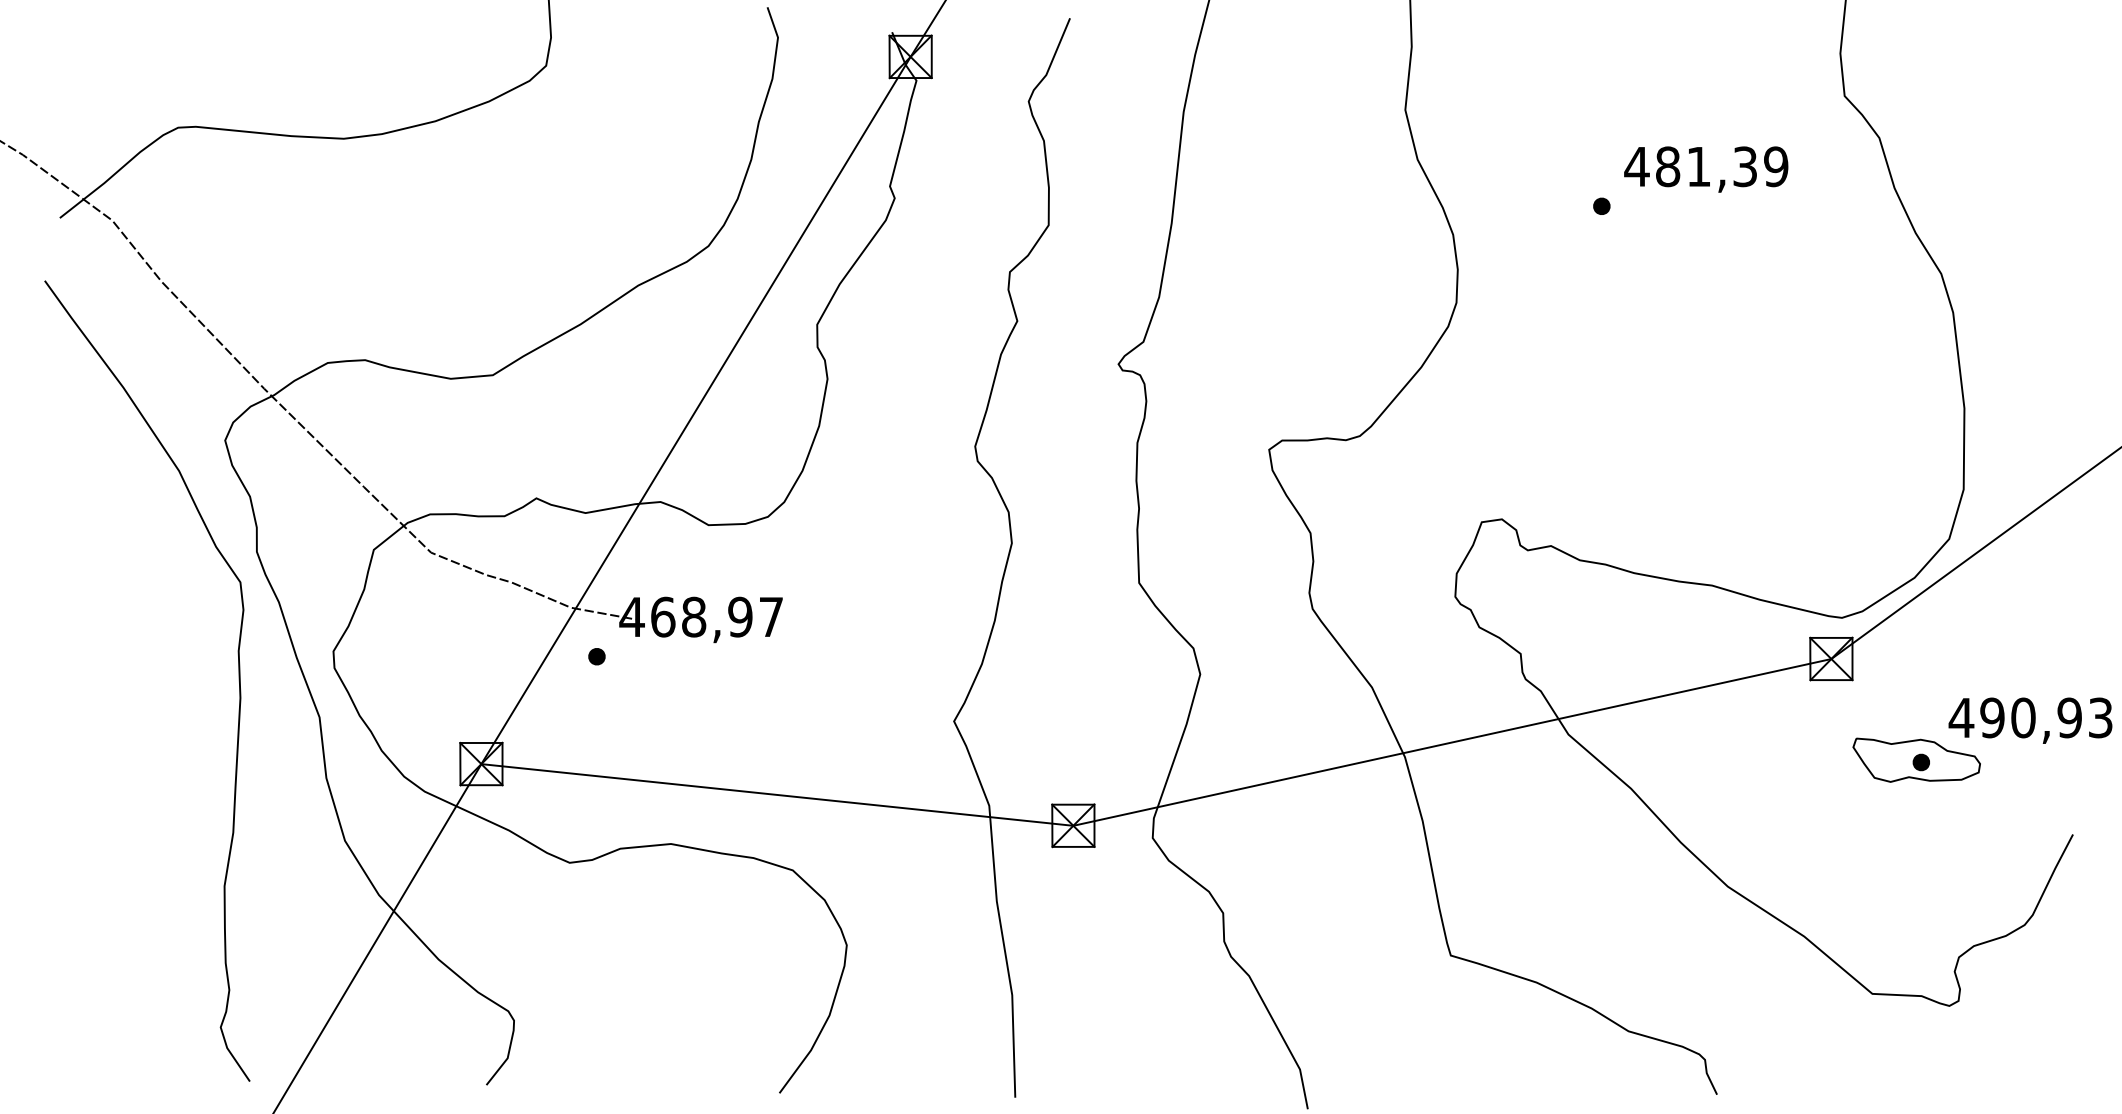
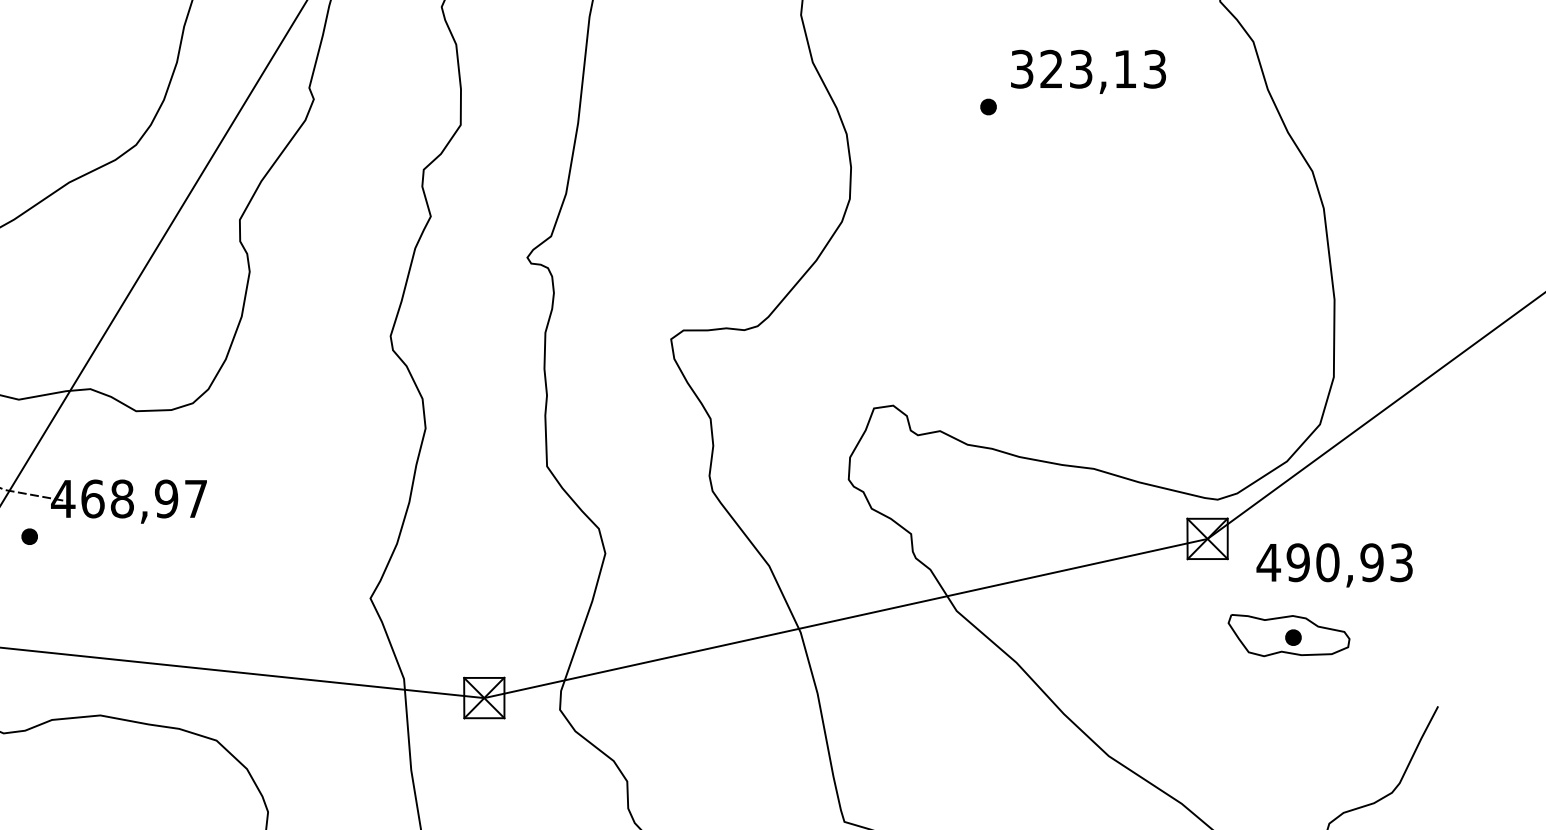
text: (1706, 166) -> (1088, 68), 481,39 -> 323,13
text: (2030, 720) -> (1334, 565), moved

